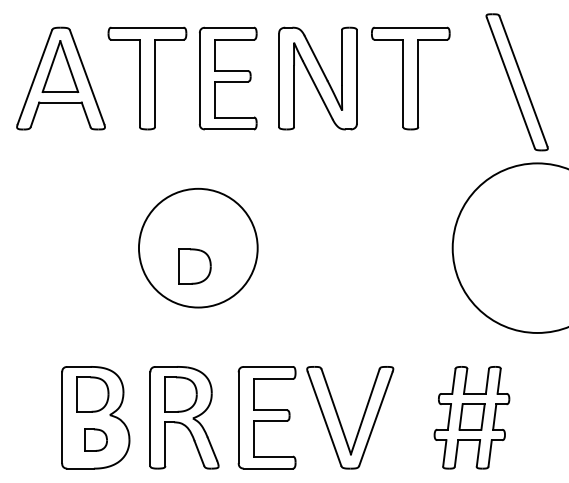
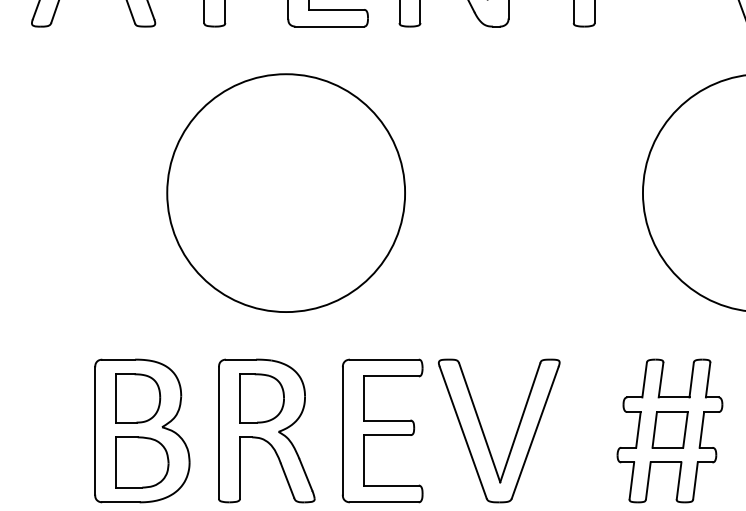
circle: (198, 247) -> (286, 192), size x1.43
part: (194, 266) -> (280, 218), removed
part: (95, 439) -> (141, 461), size x1.67

